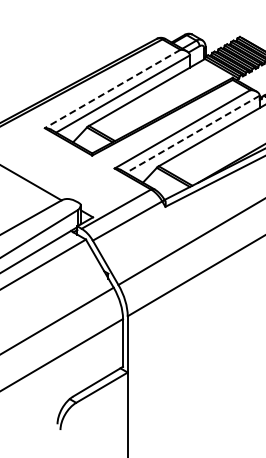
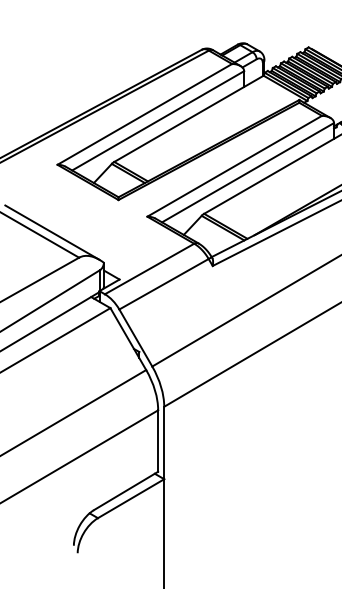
line: (112, 89) -> (144, 115), dashed -> solid
line: (192, 134) -> (247, 172), dashed -> solid
line: (40, 180) -> (51, 232), added

